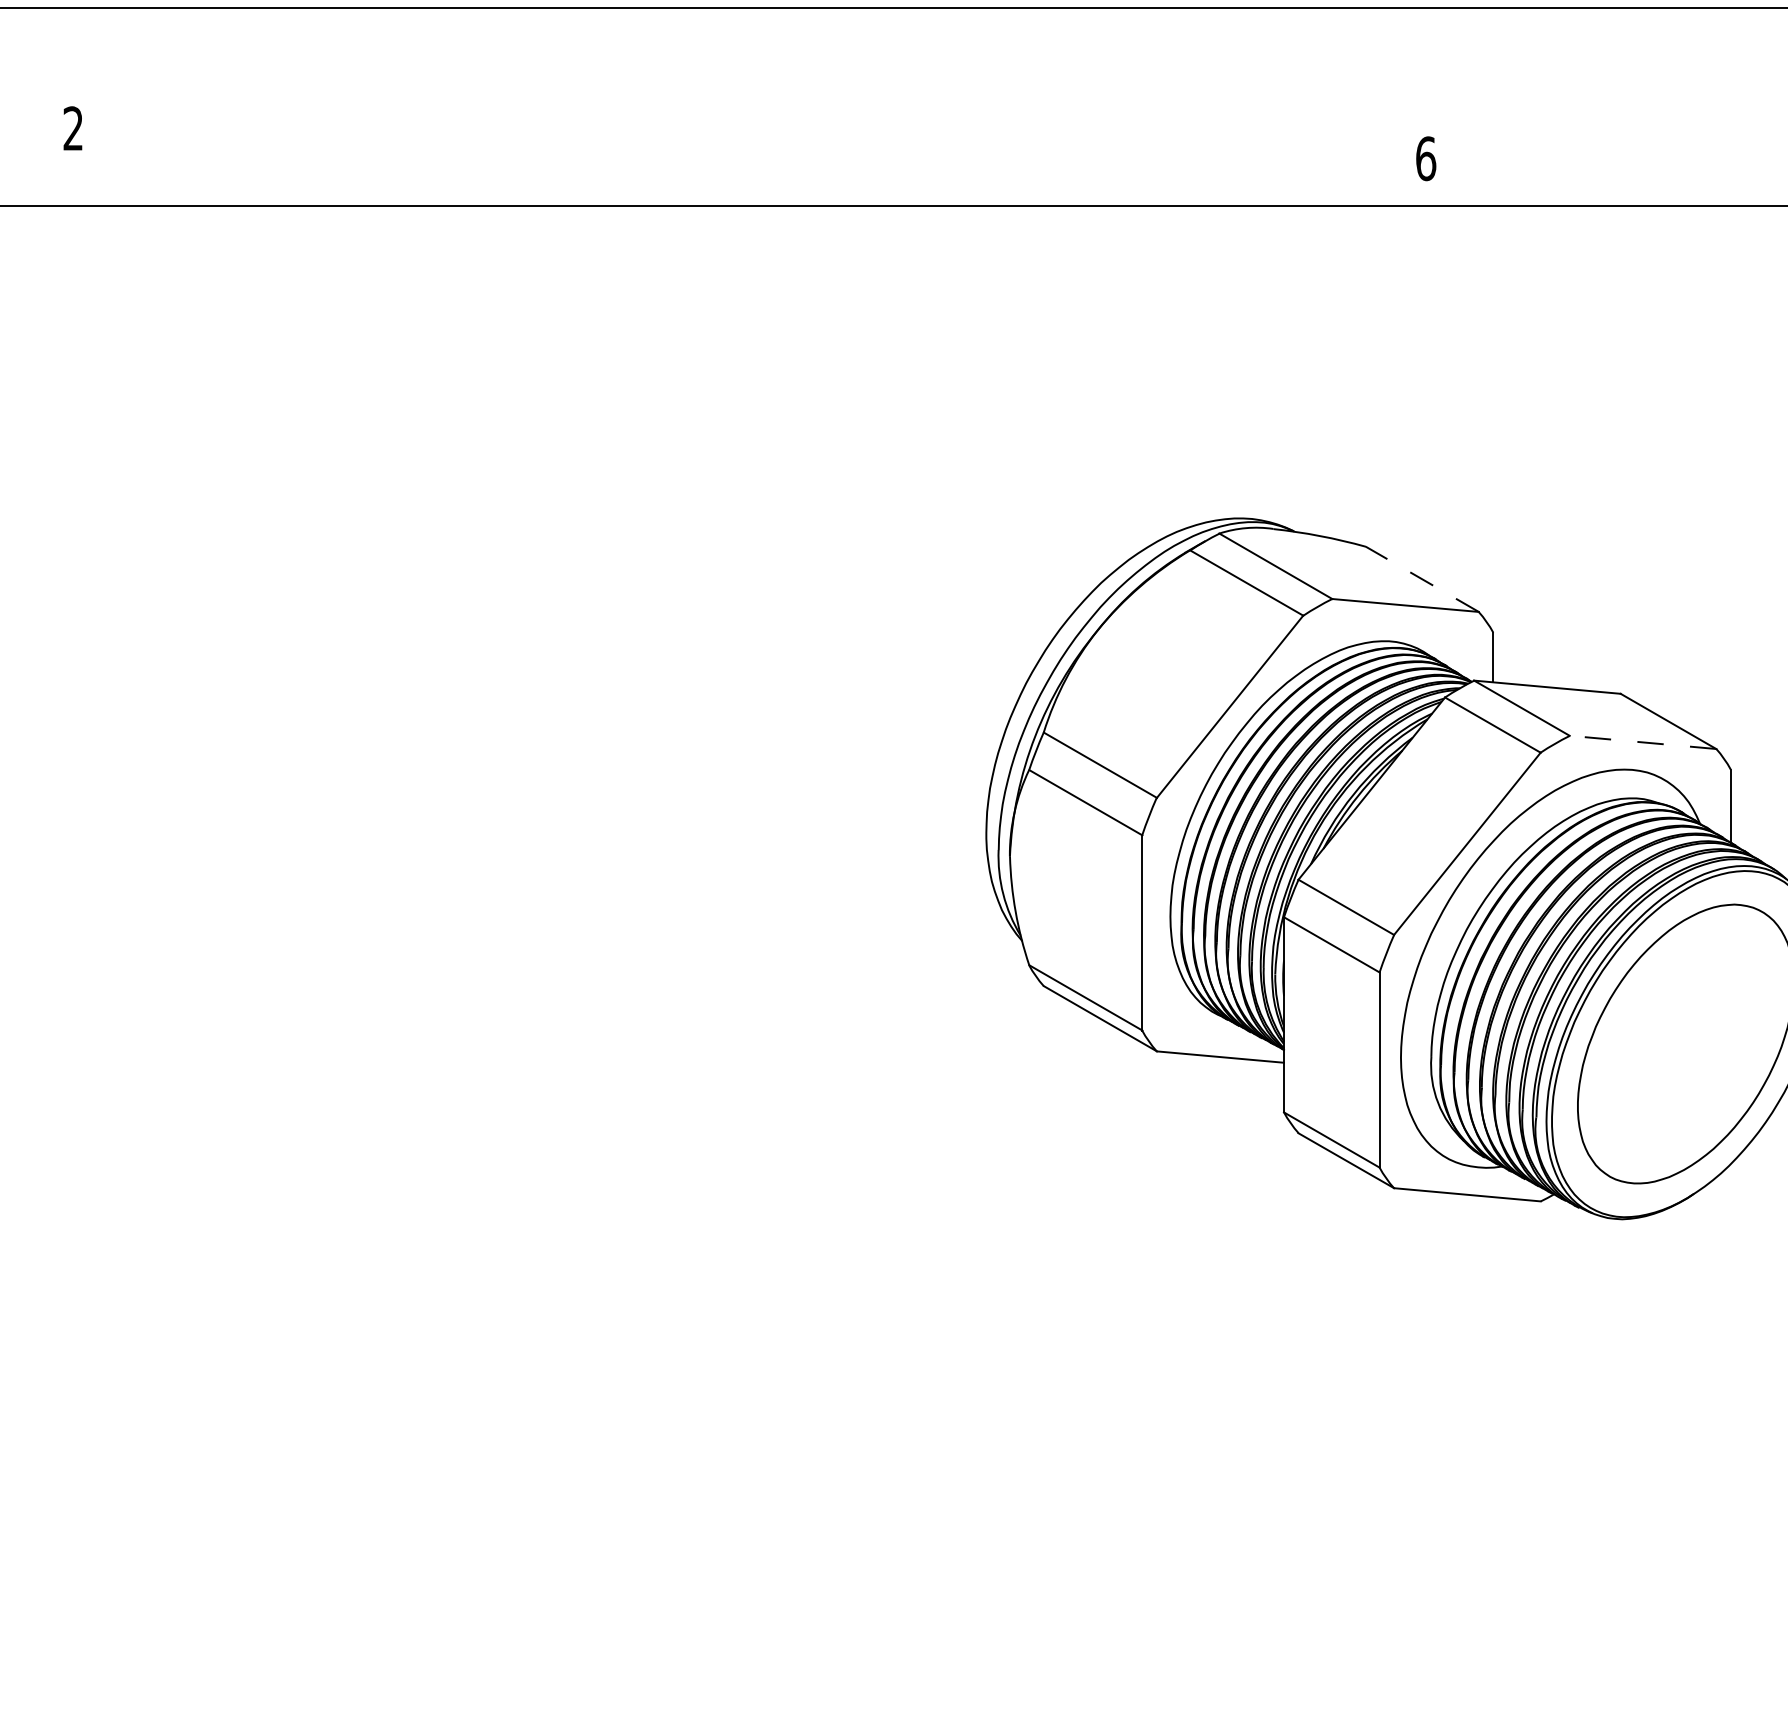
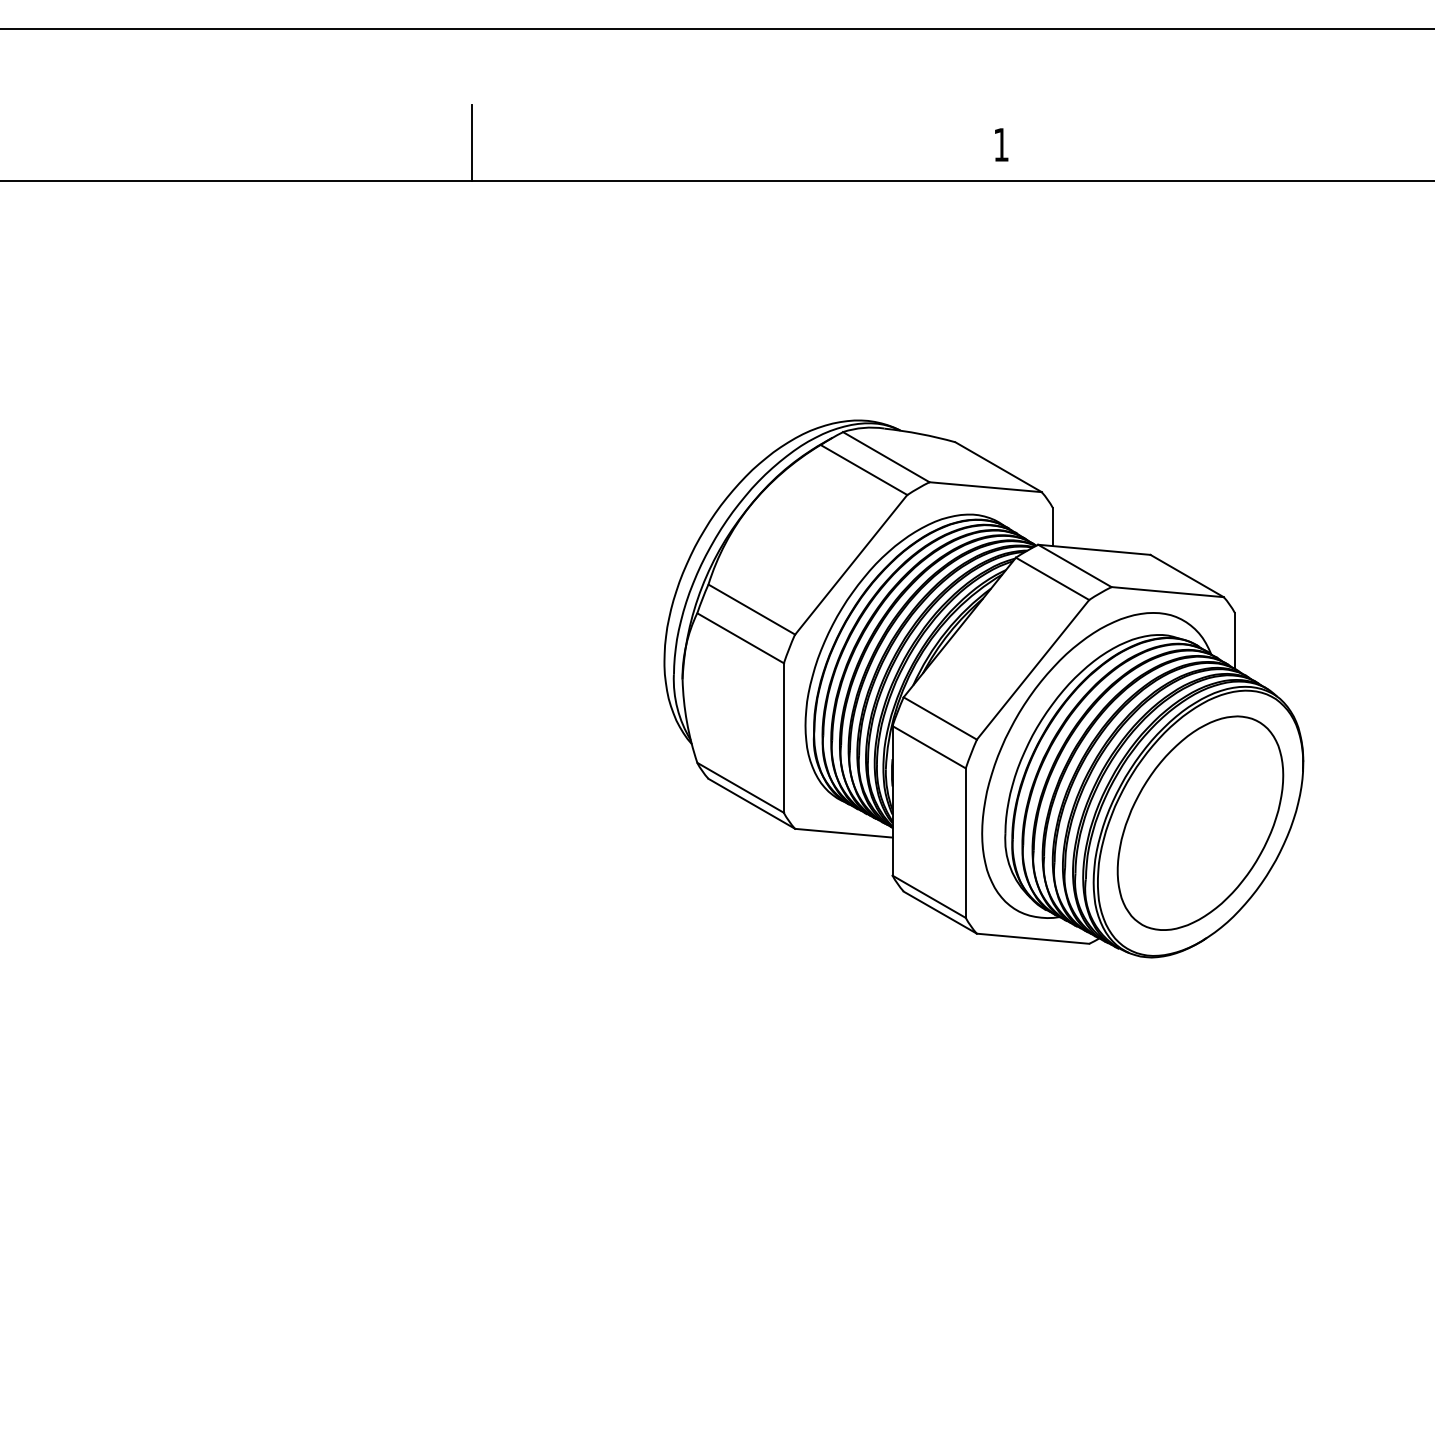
line: (735, 155) -> (472, 142), added
text: (1426, 158) -> (1001, 144), 6 -> 1
line: (1422, 579) -> (998, 467), dashed -> solid
line: (1642, 742) -> (1167, 592), dashed -> solid

